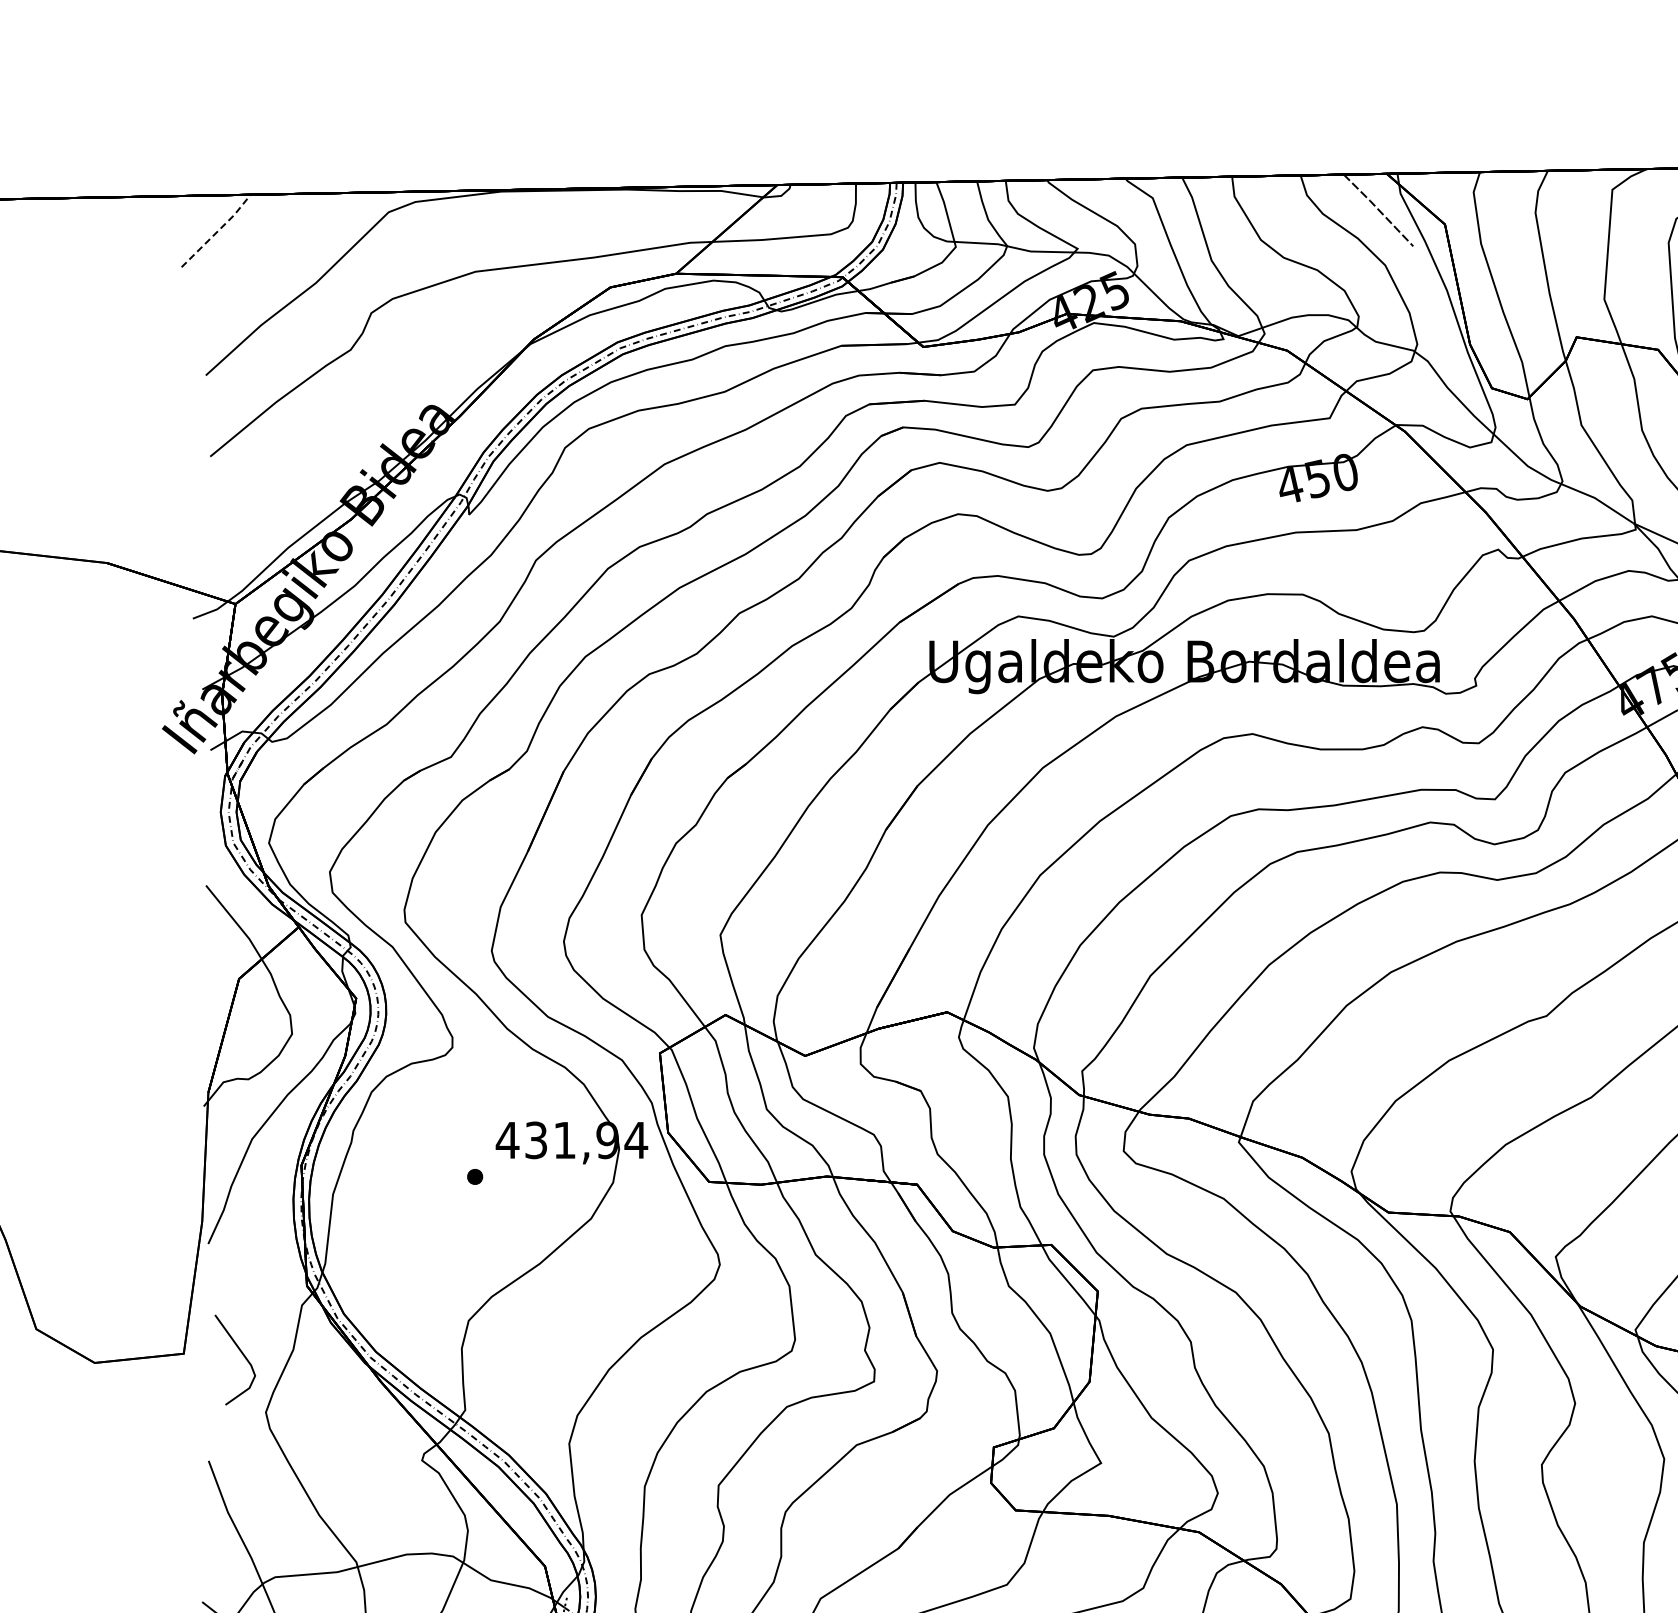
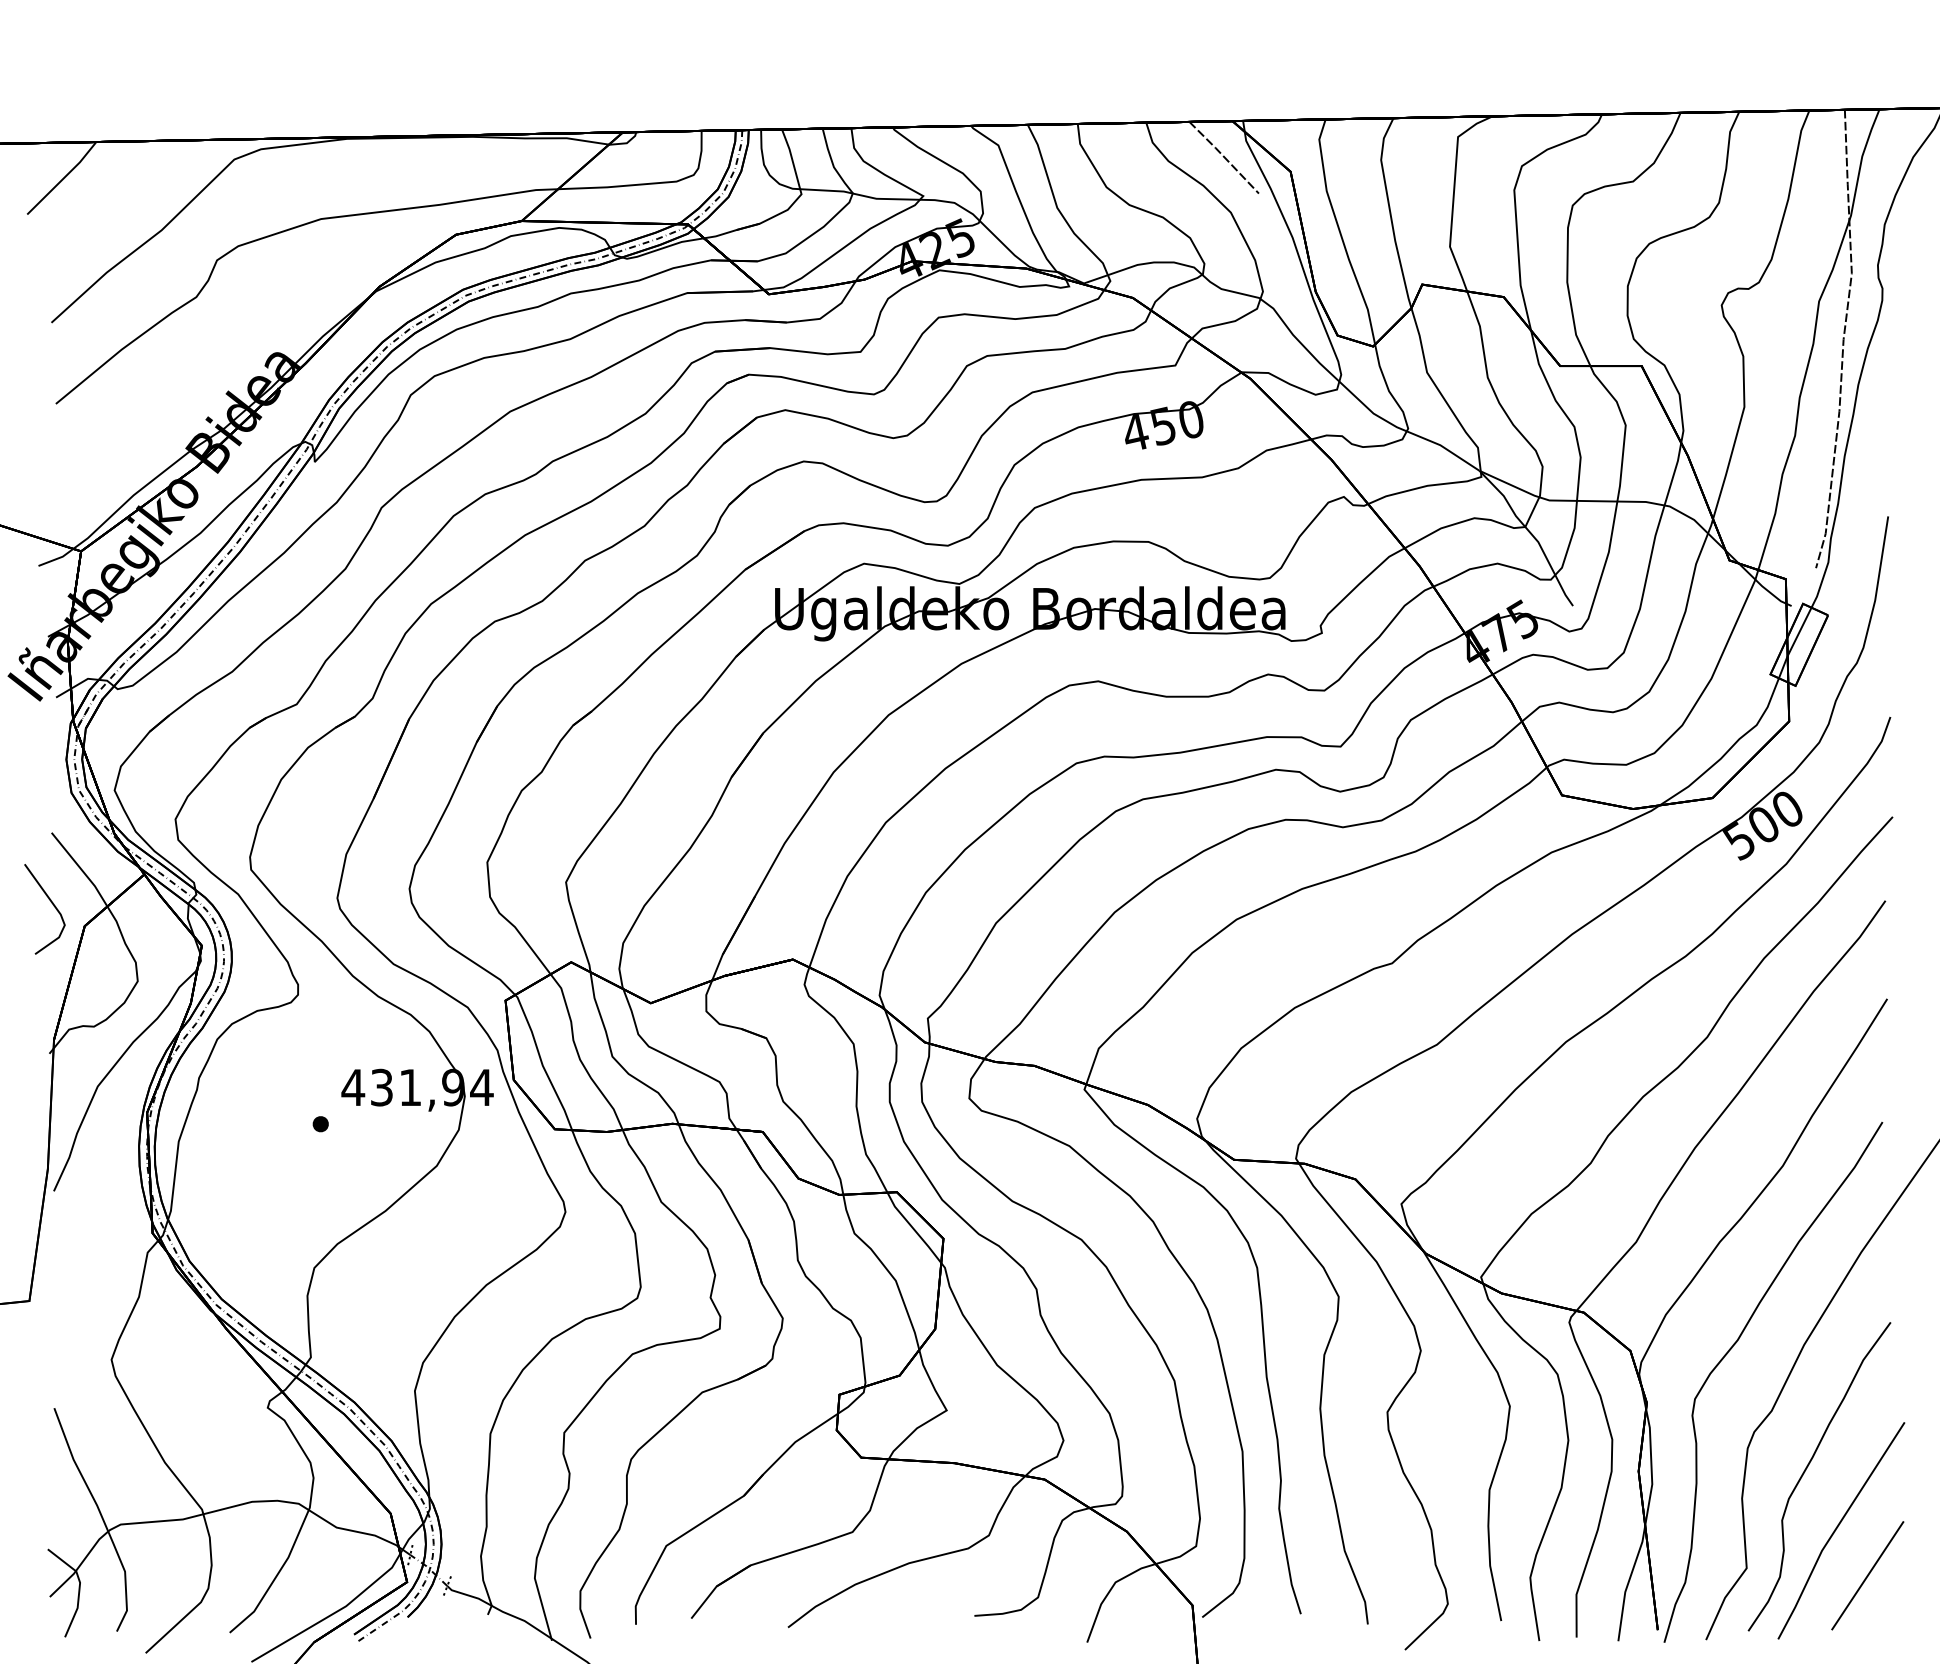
line: (217, 231) -> (63, 178), dashed -> solid
line: (240, 1353) -> (50, 902), moved

